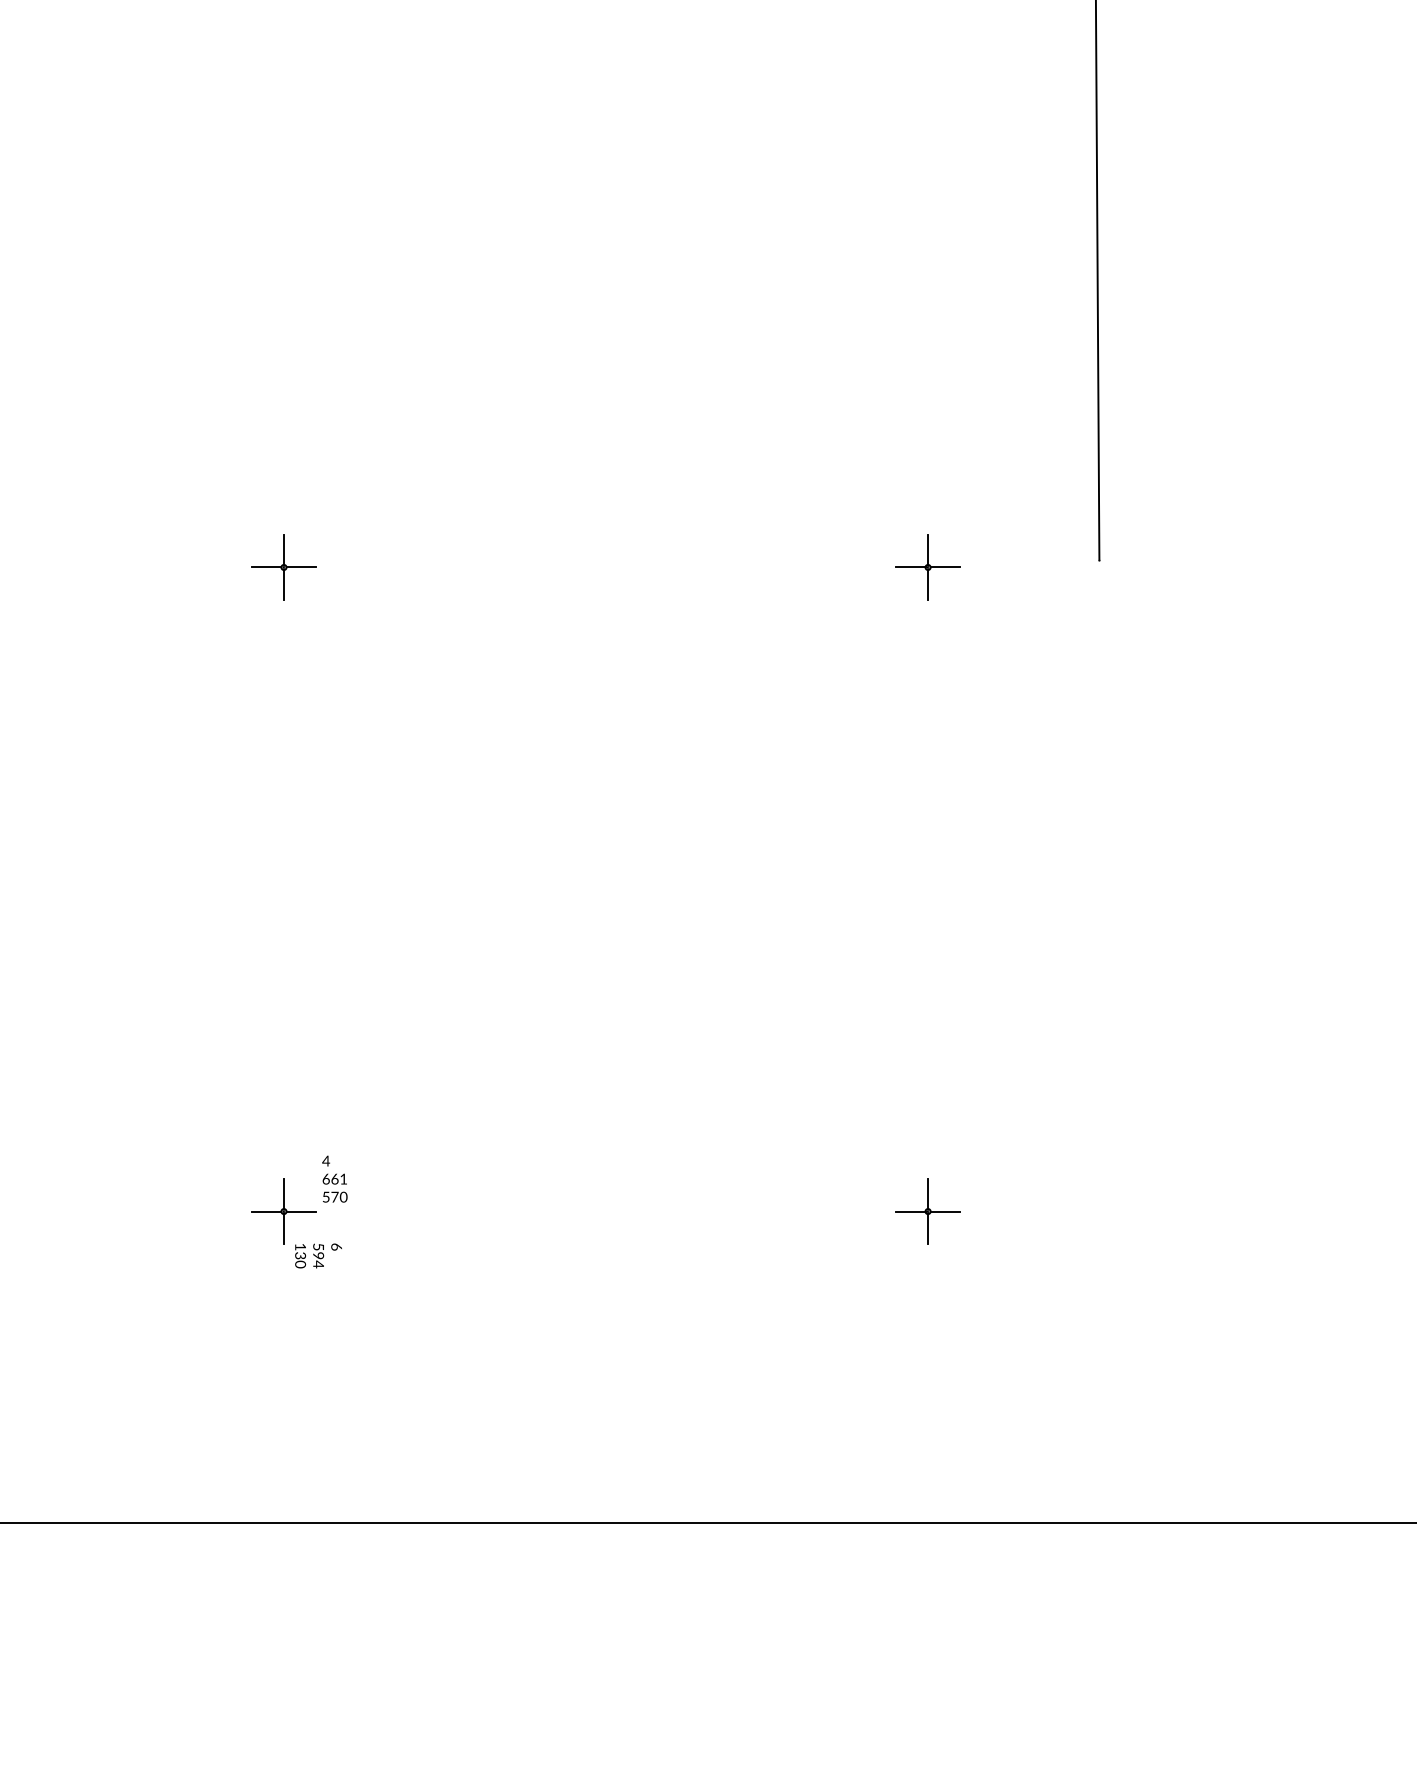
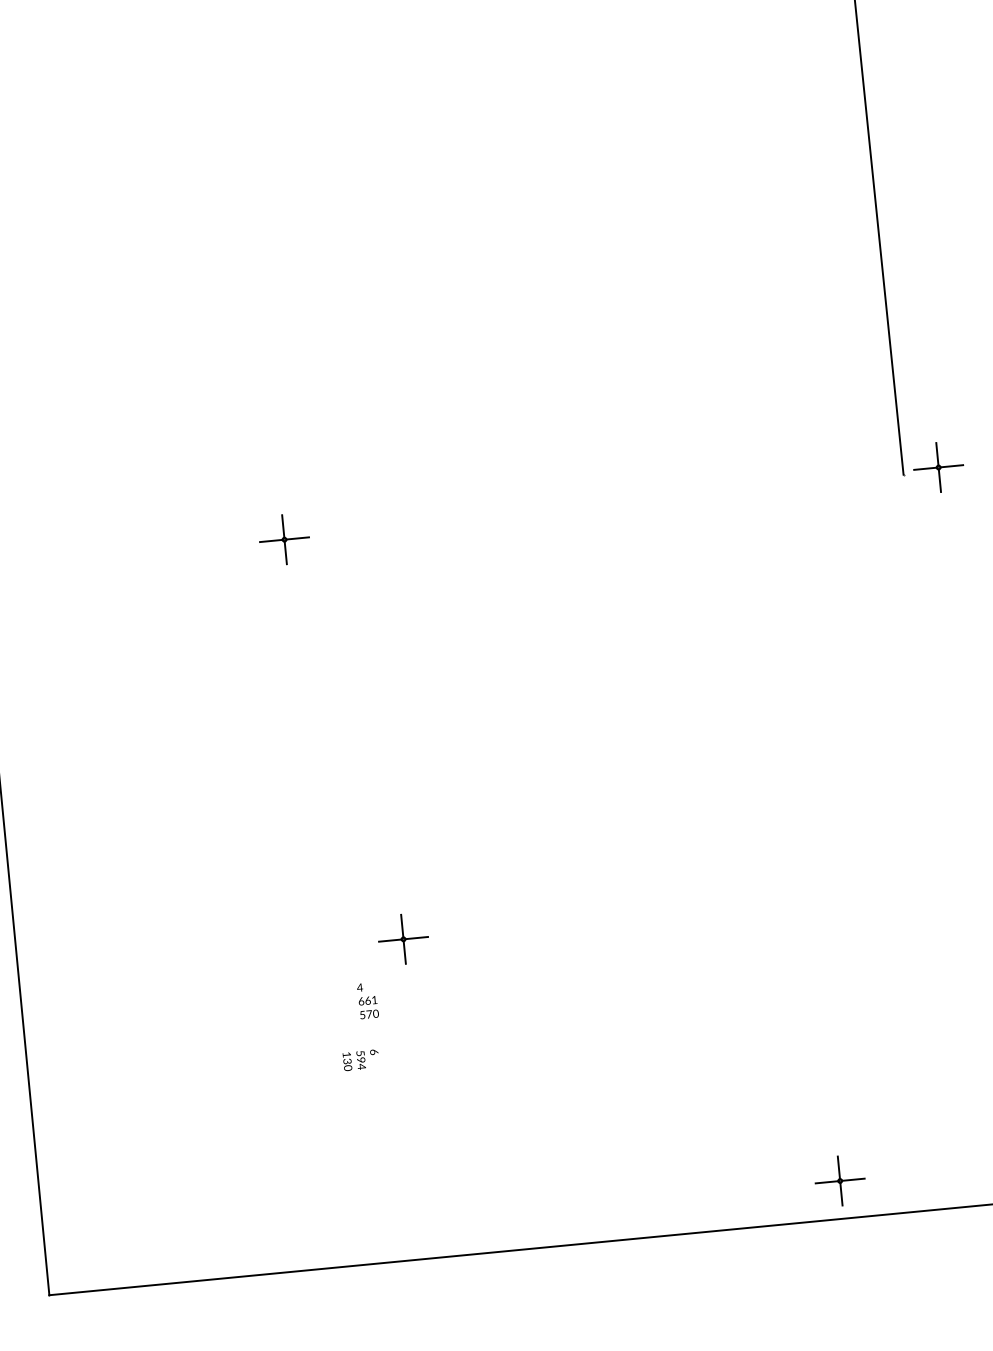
part: (927, 567) -> (938, 467), moved
part: (283, 1211) -> (403, 939), moved
part: (927, 1211) -> (839, 1181), moved

